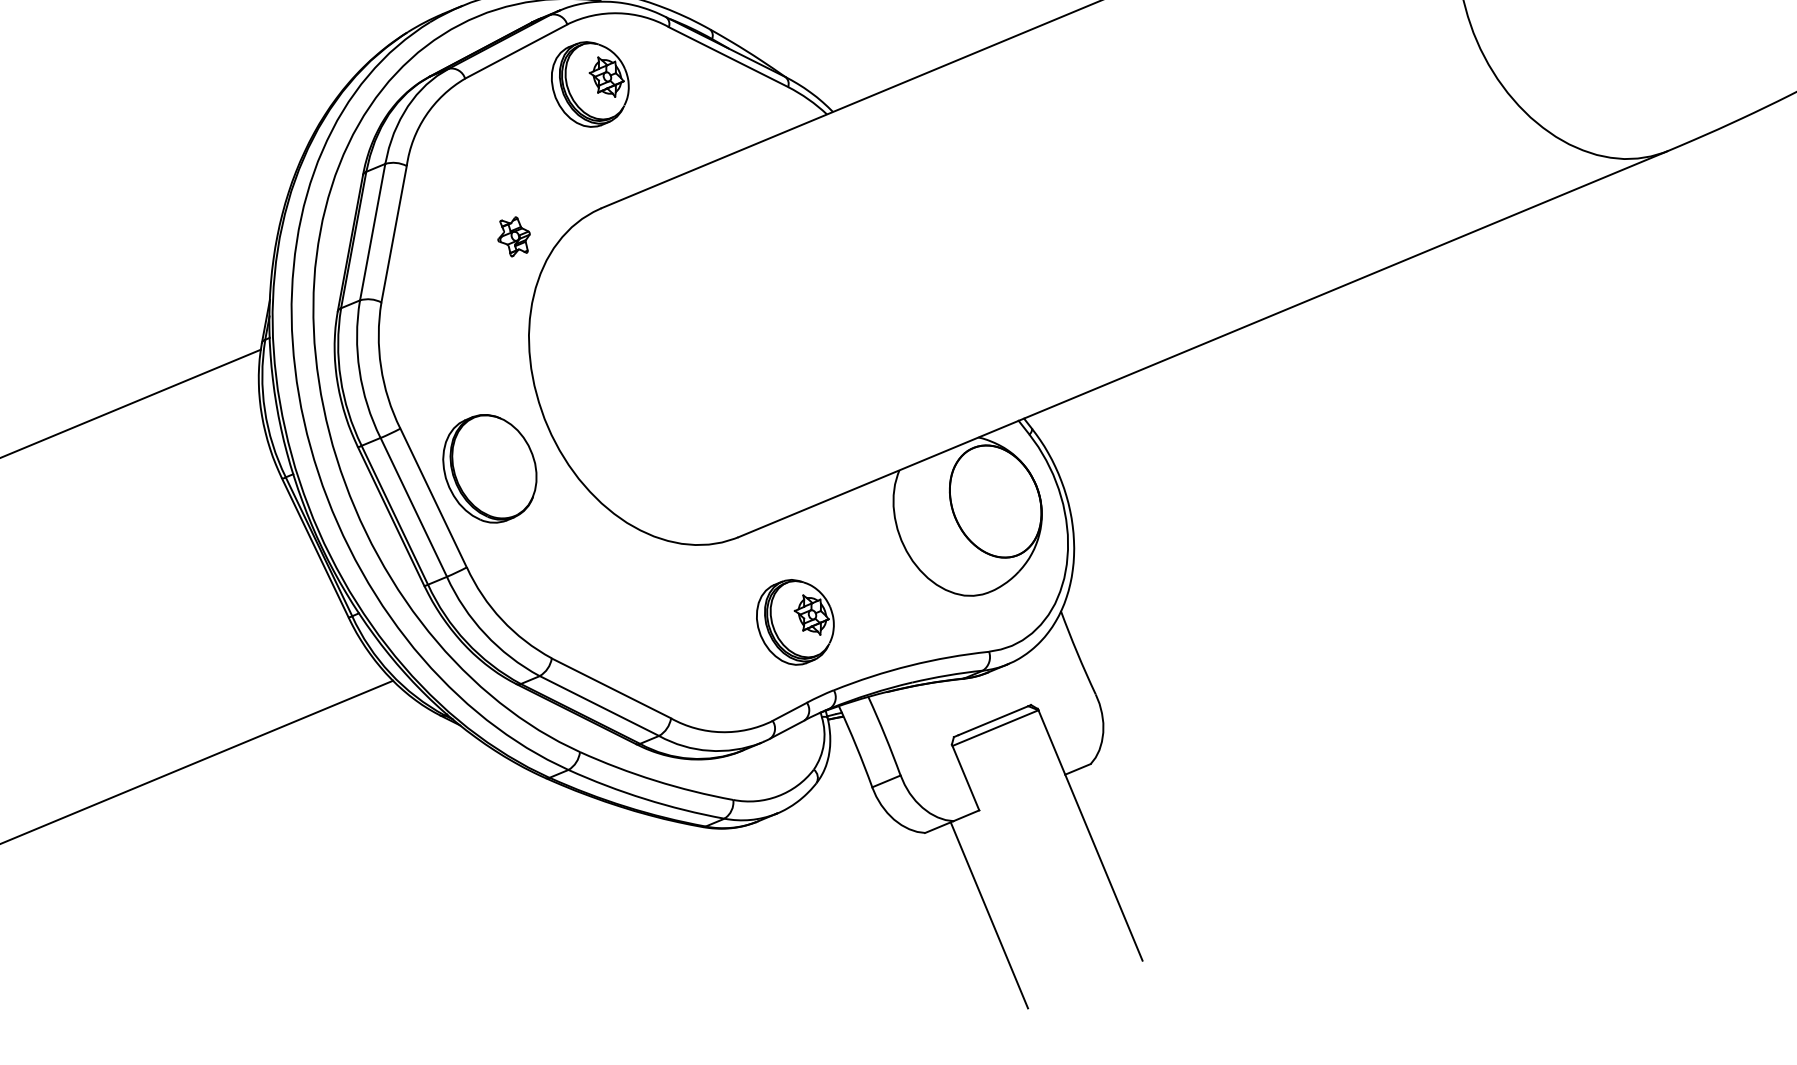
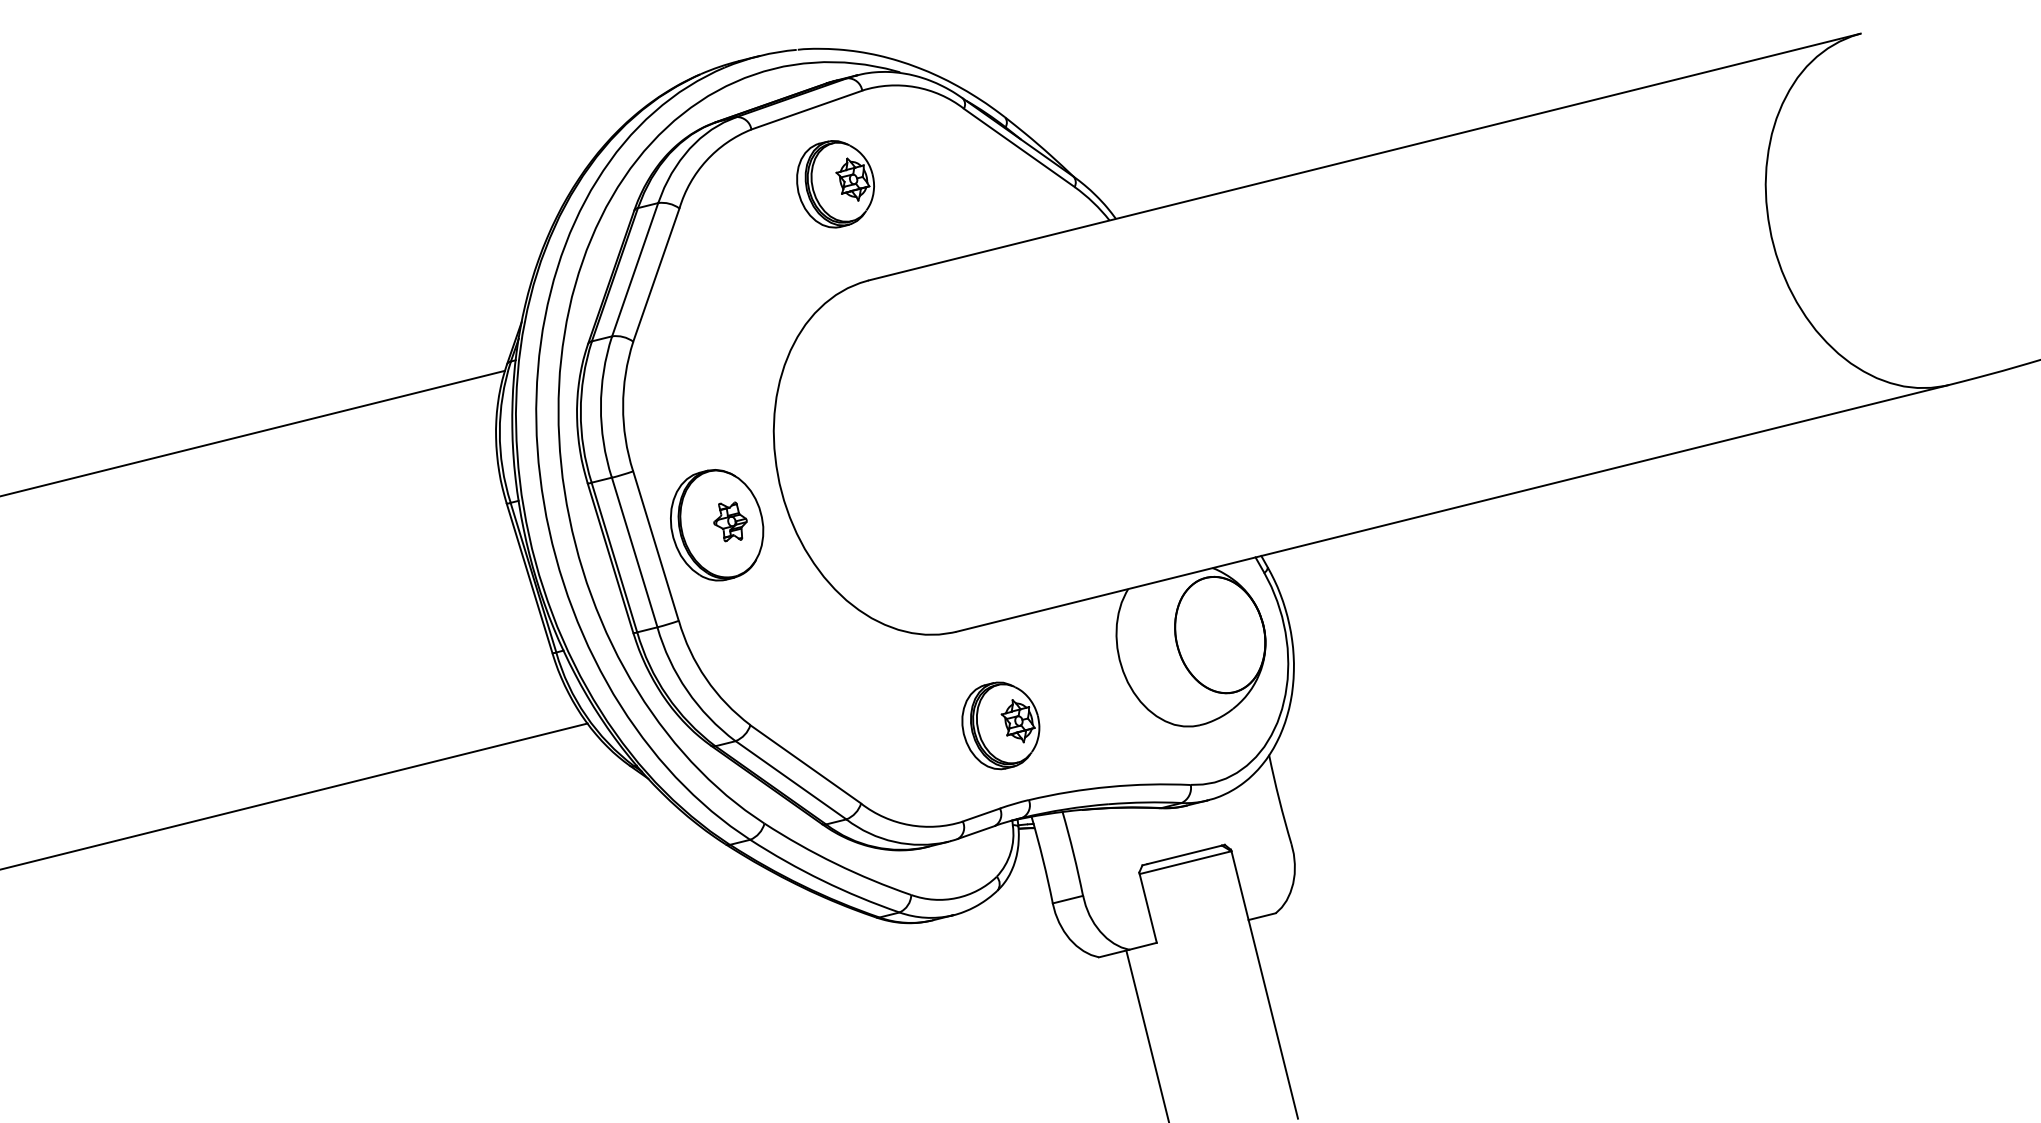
part: (590, 84) -> (835, 184), moved
part: (513, 236) -> (730, 521), moved

